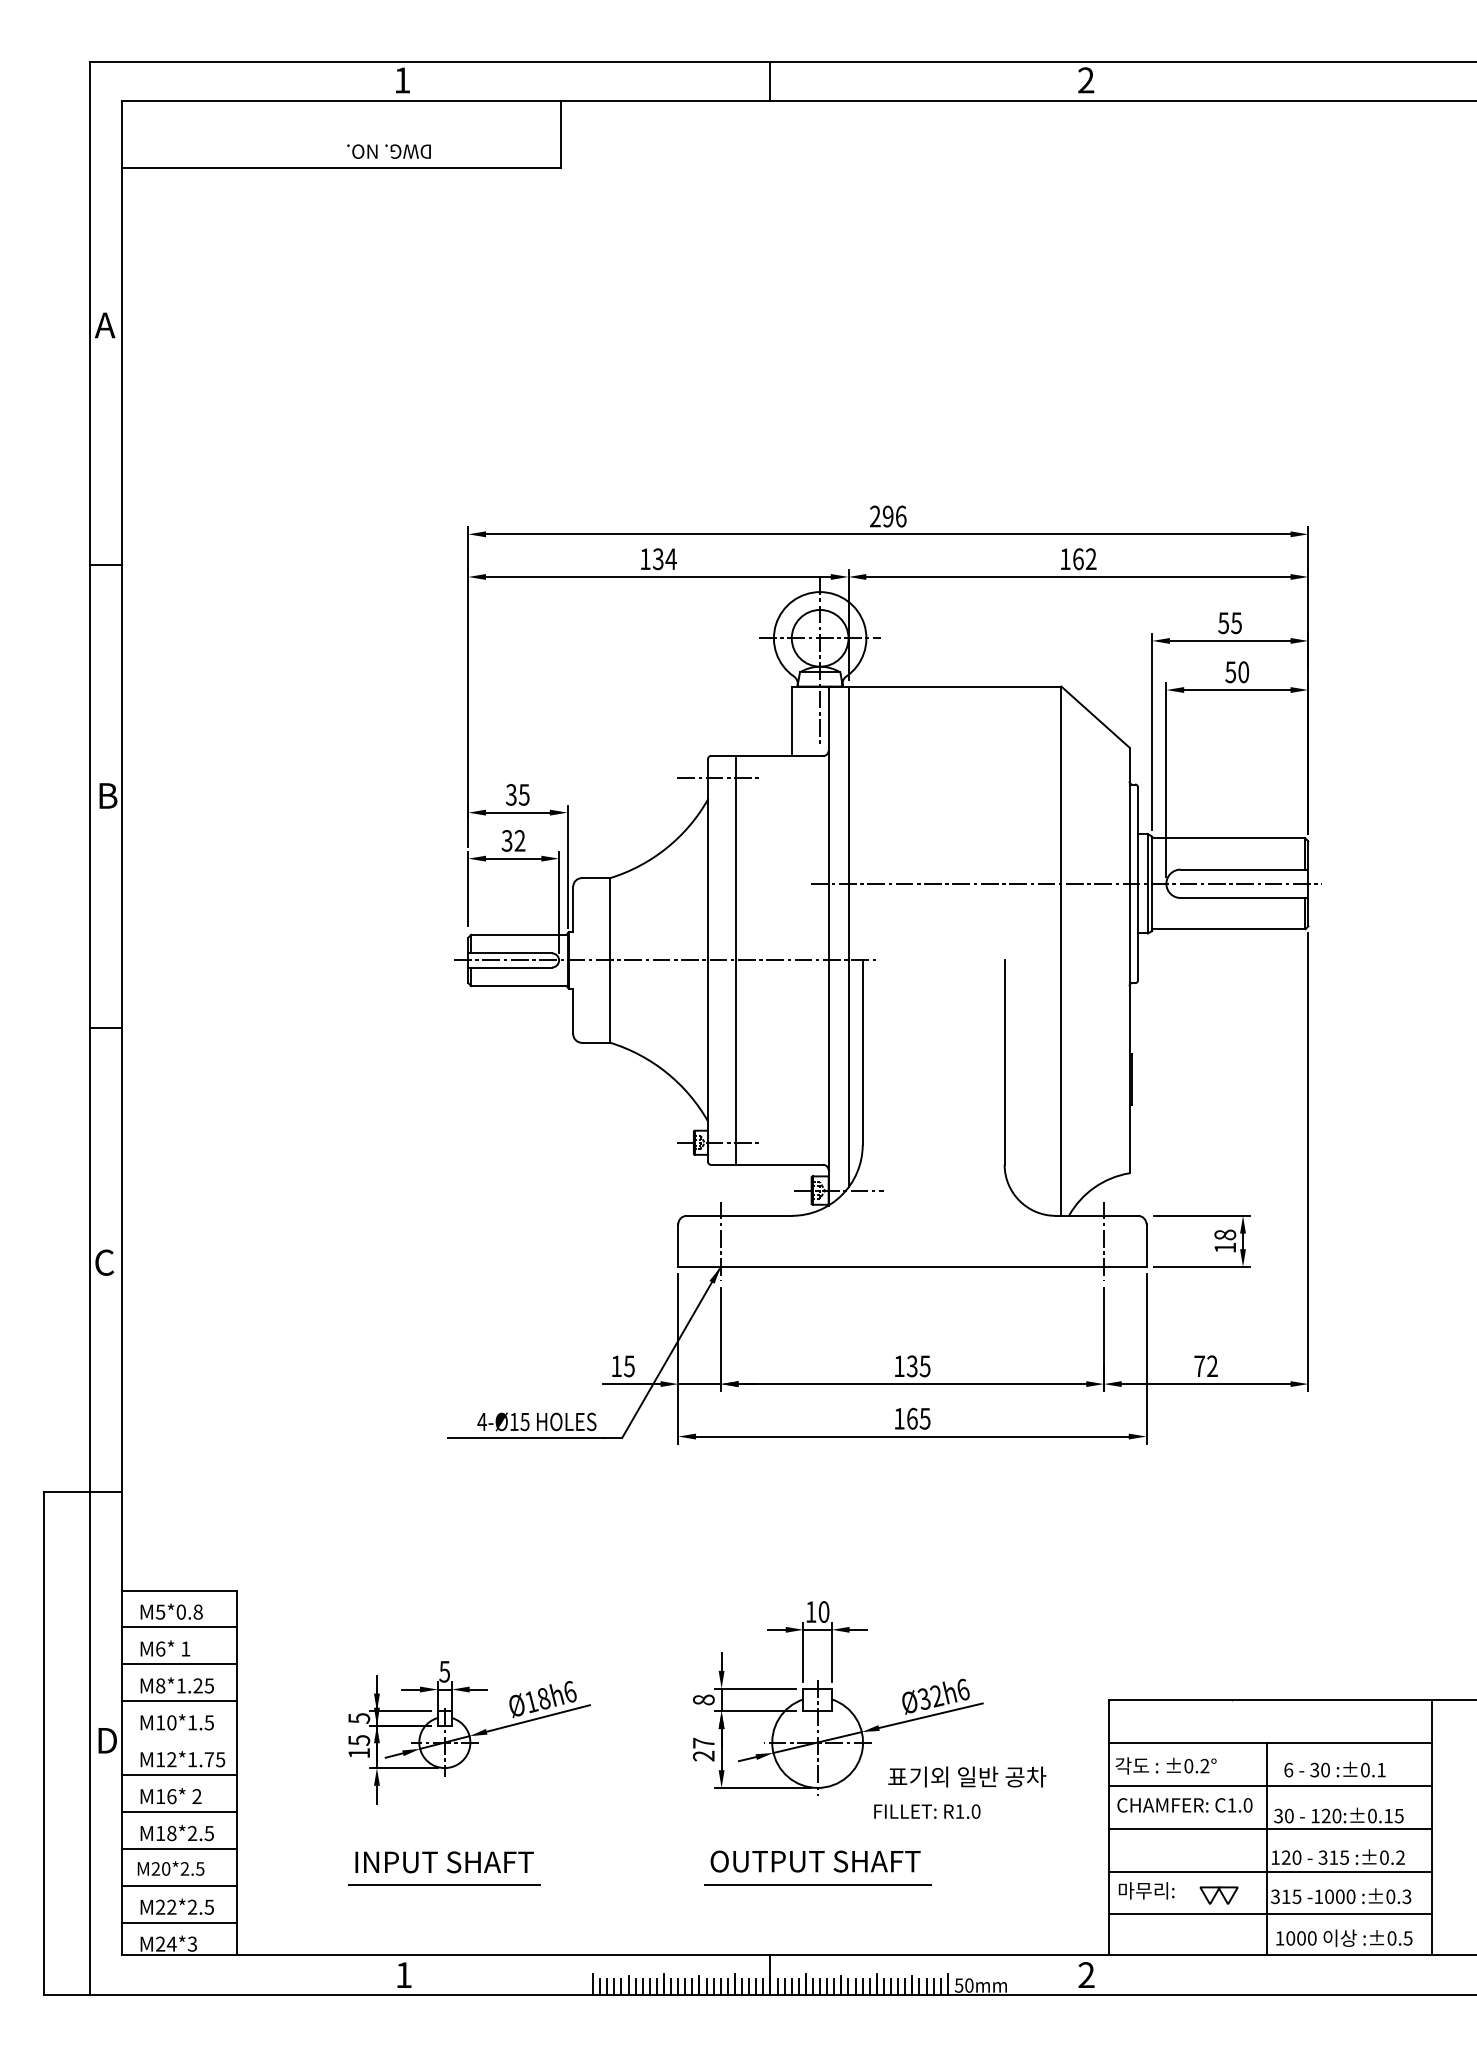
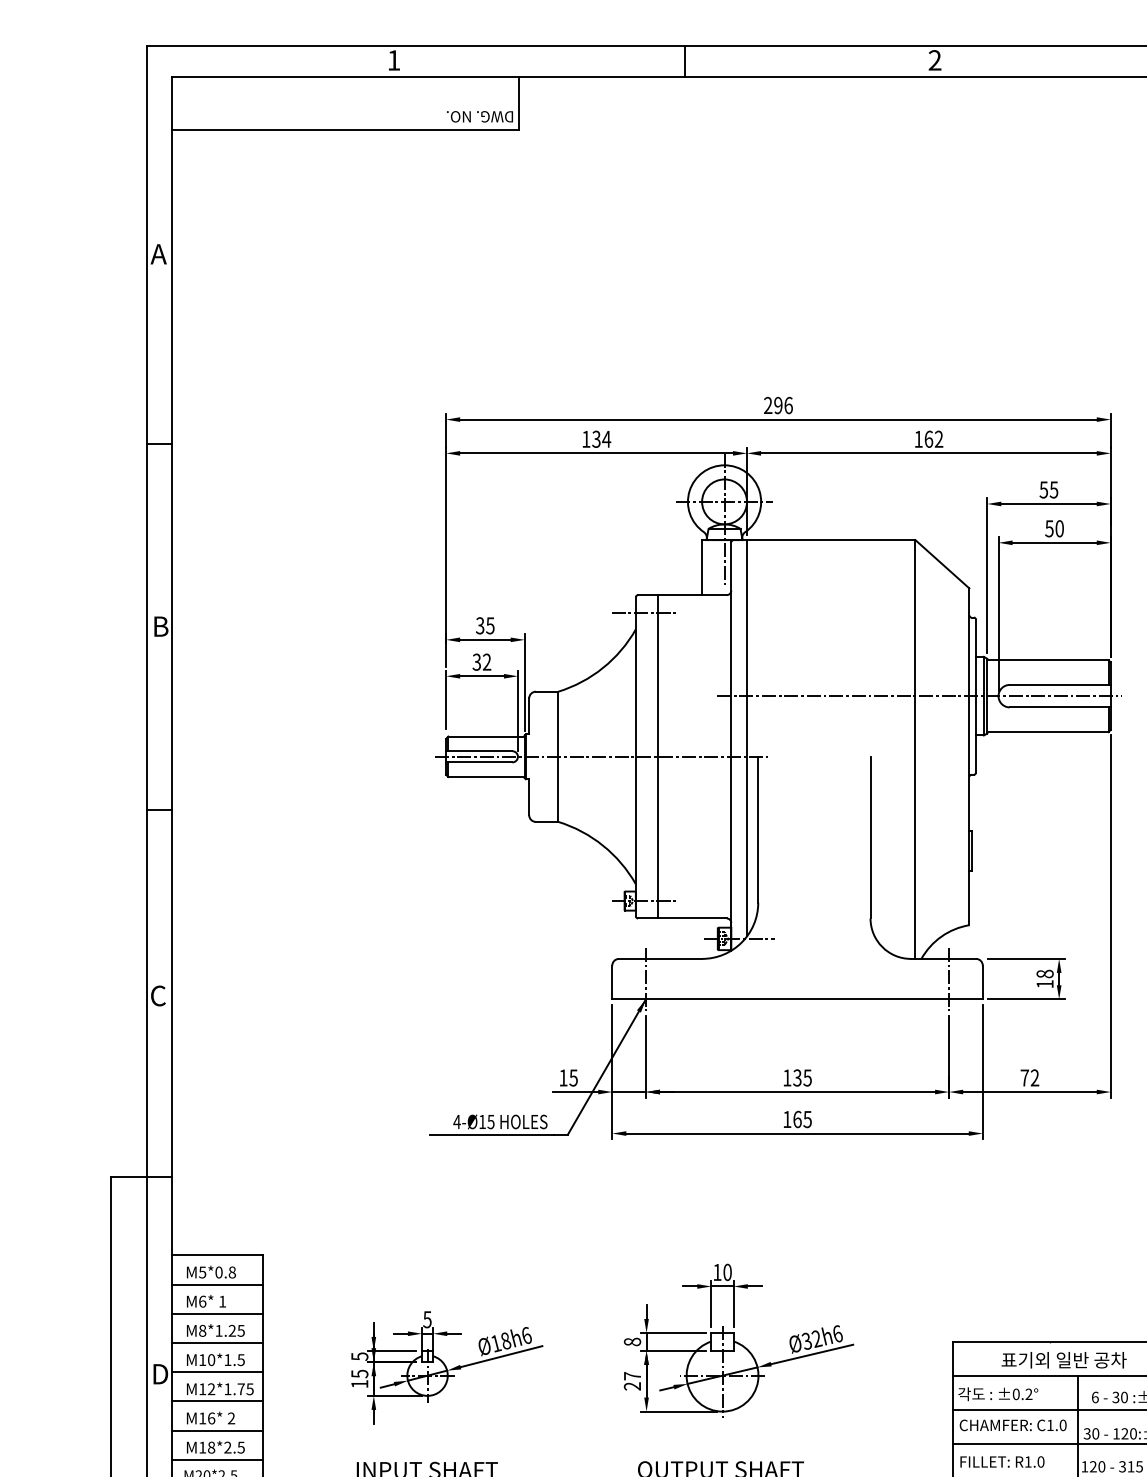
text: (388, 151) -> (479, 116), moved
line: (179, 1738) -> (217, 1372), added
text: (967, 1776) -> (1064, 1359), moved
text: (927, 1811) -> (1002, 1461), moved

